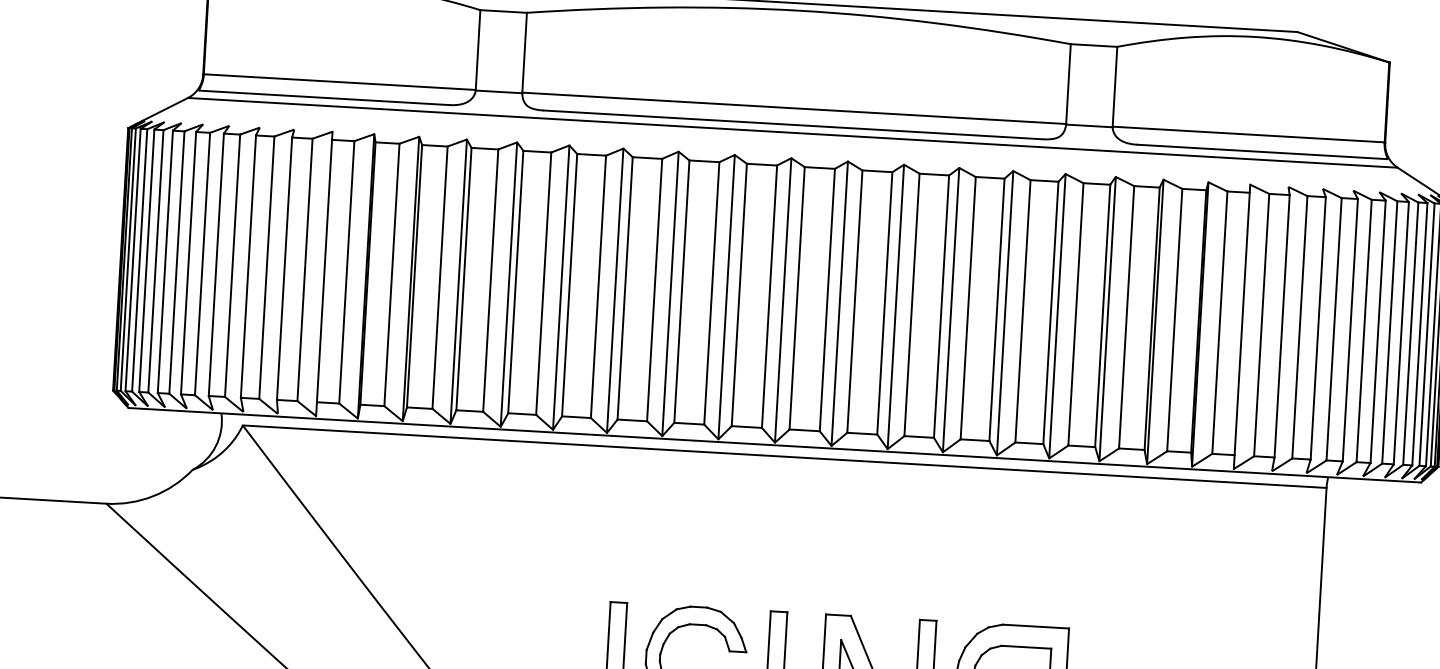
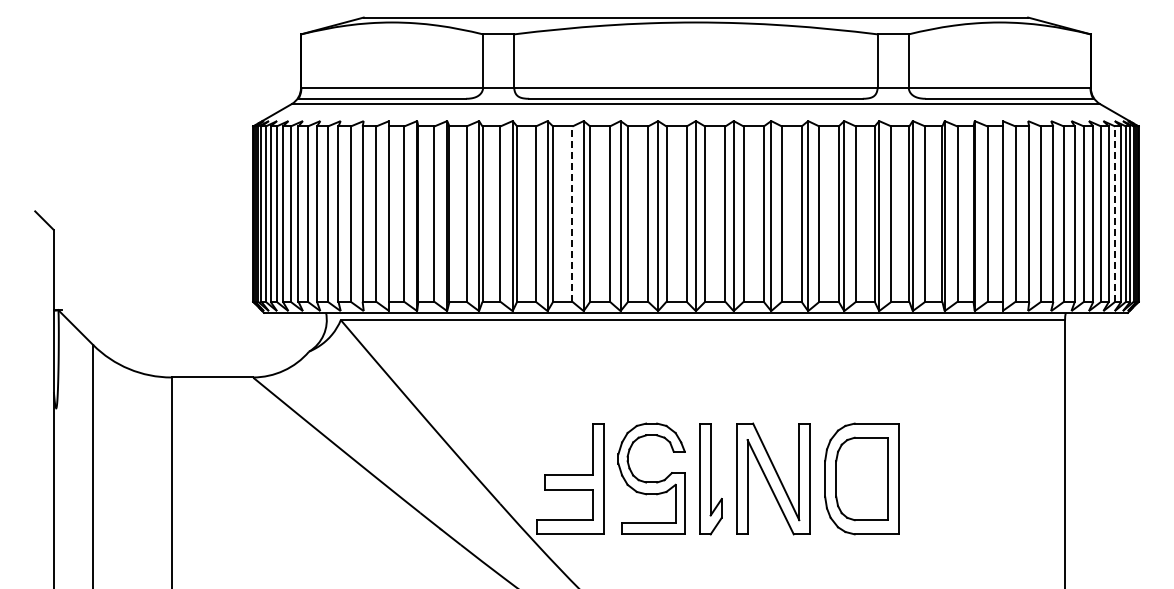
line: (598, 287) -> (572, 214), solid -> dashed
line: (1411, 334) -> (1115, 214), solid -> dashed

